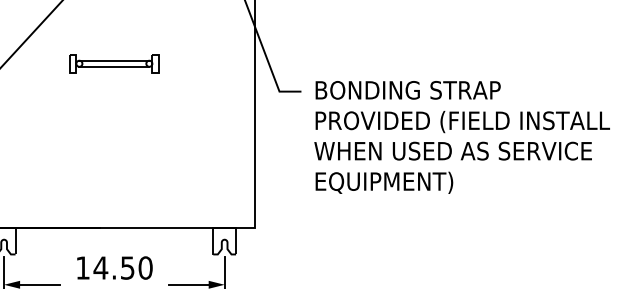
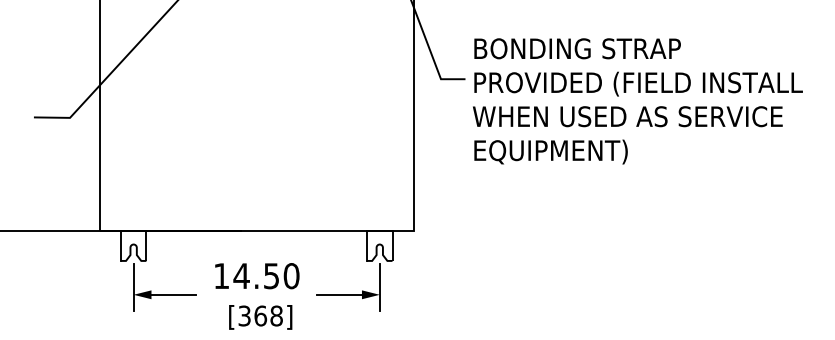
part: (114, 63) -> (256, 47), removed
text: (461, 137) -> (637, 101), moved

